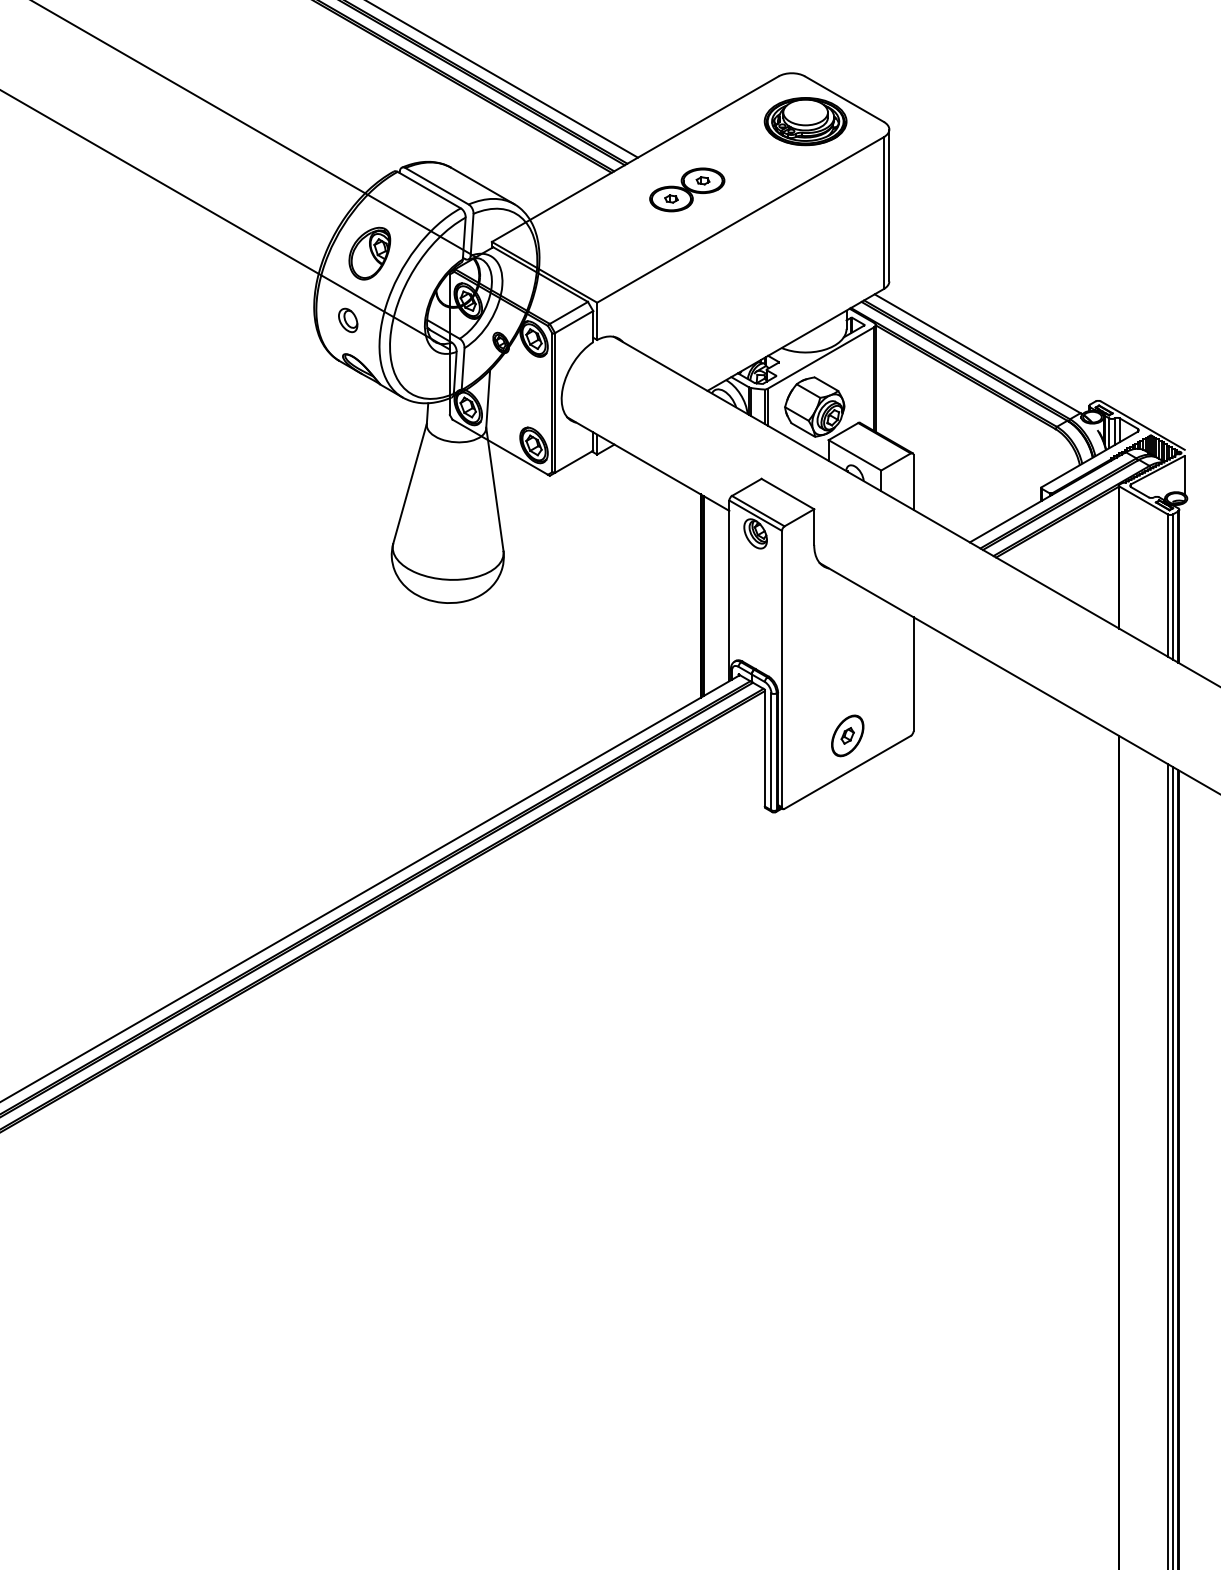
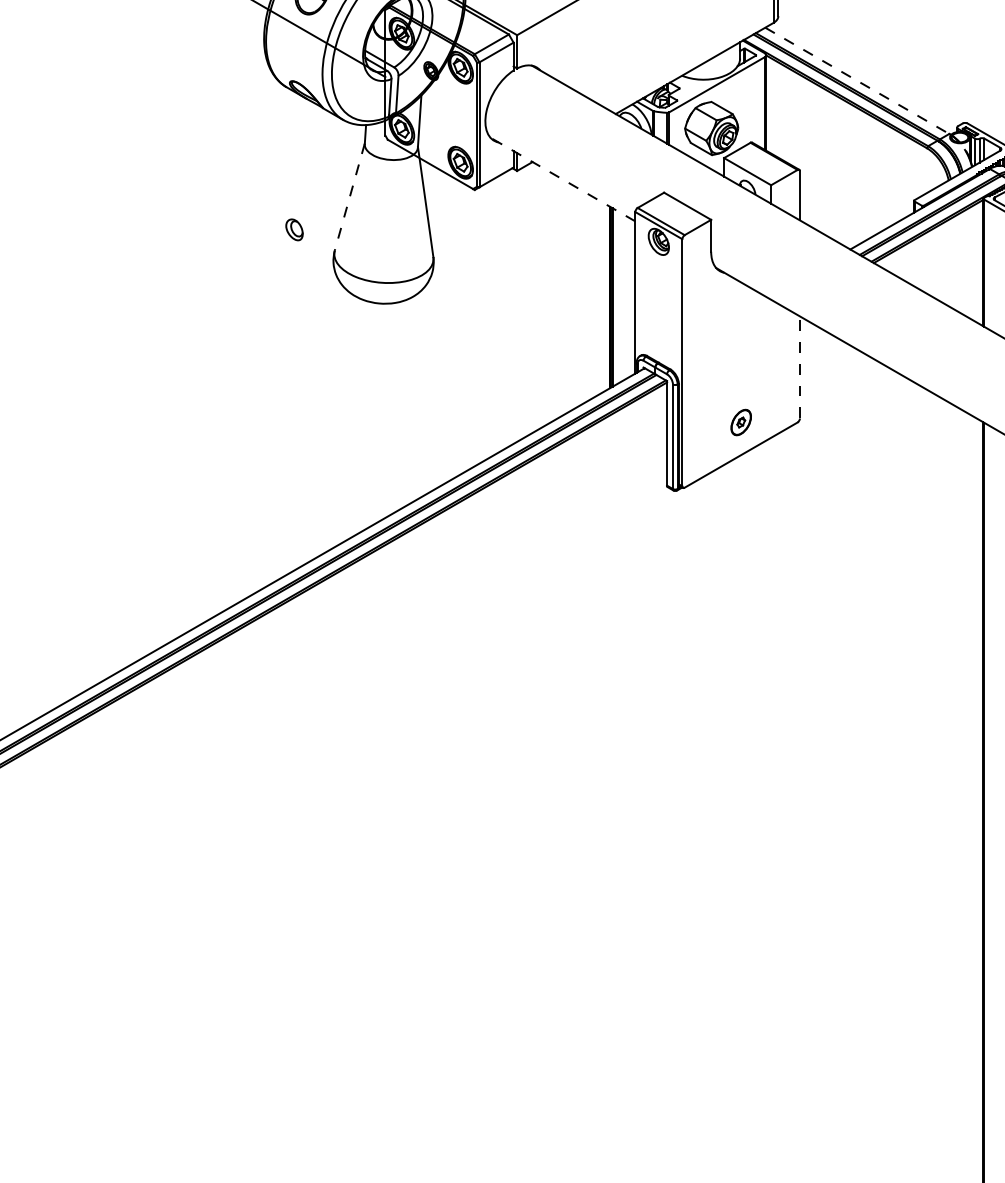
part: (348, 320) -> (294, 229), moved
line: (977, 353) -> (857, 80), solid -> dashed
line: (648, 464) -> (563, 179), solid -> dashed
line: (409, 484) -> (349, 197), solid -> dashed
line: (913, 673) -> (799, 366), solid -> dashed
part: (847, 735) -> (740, 422), size x0.7

